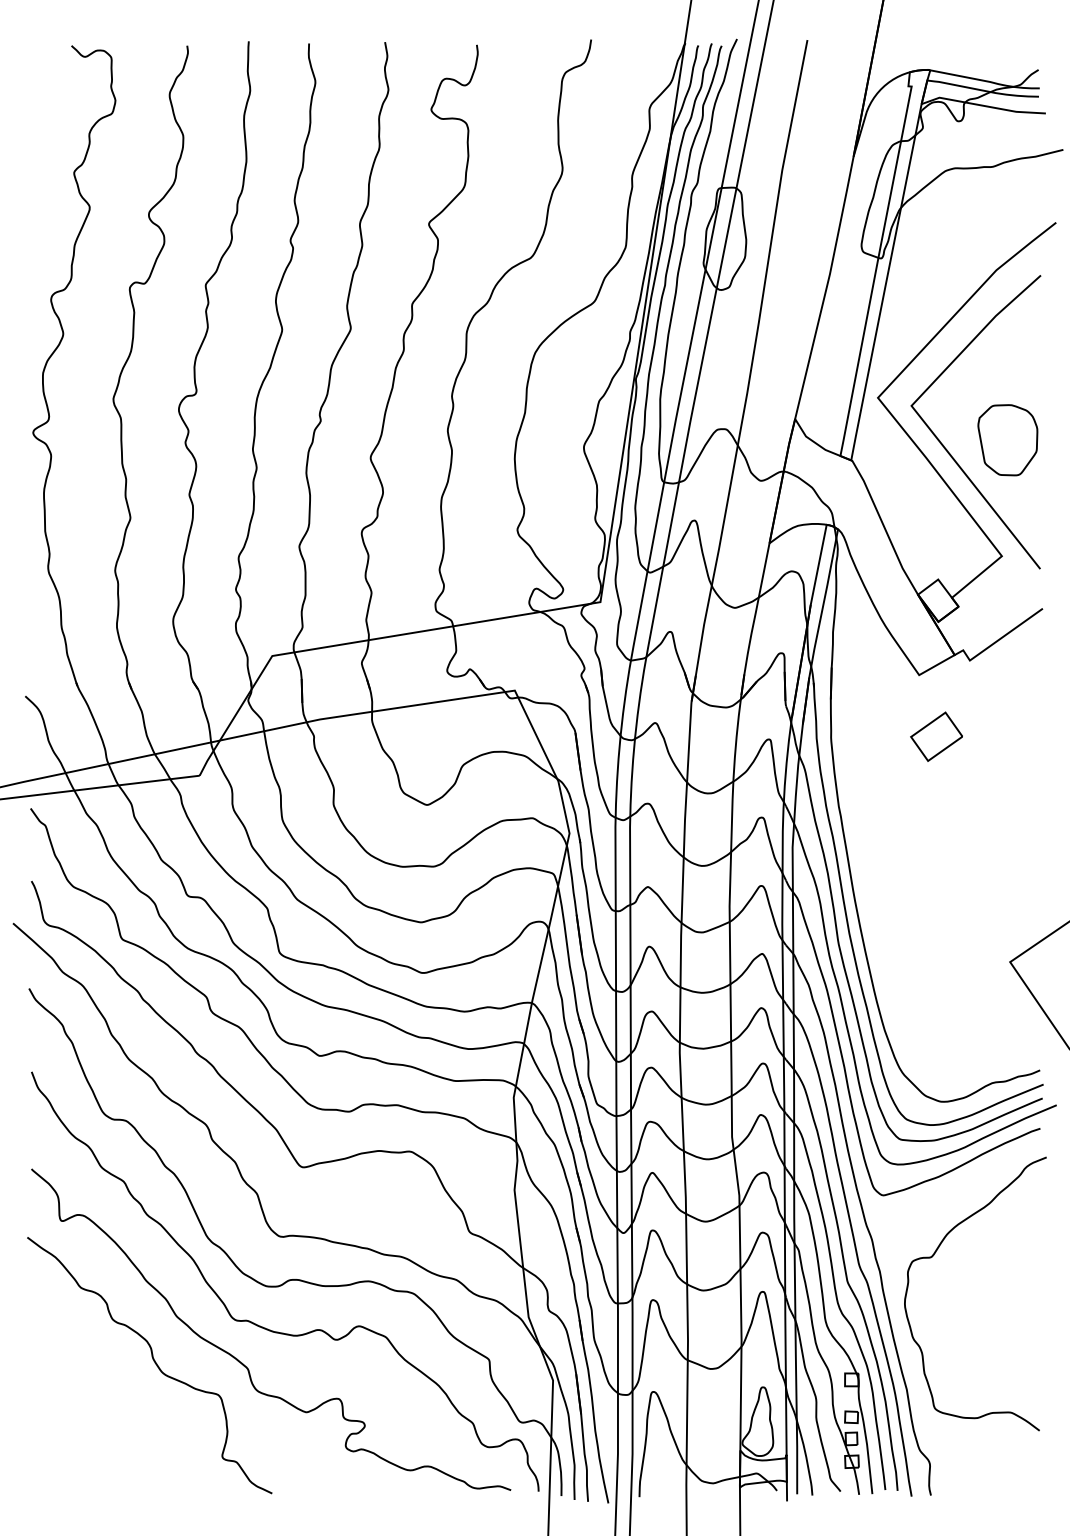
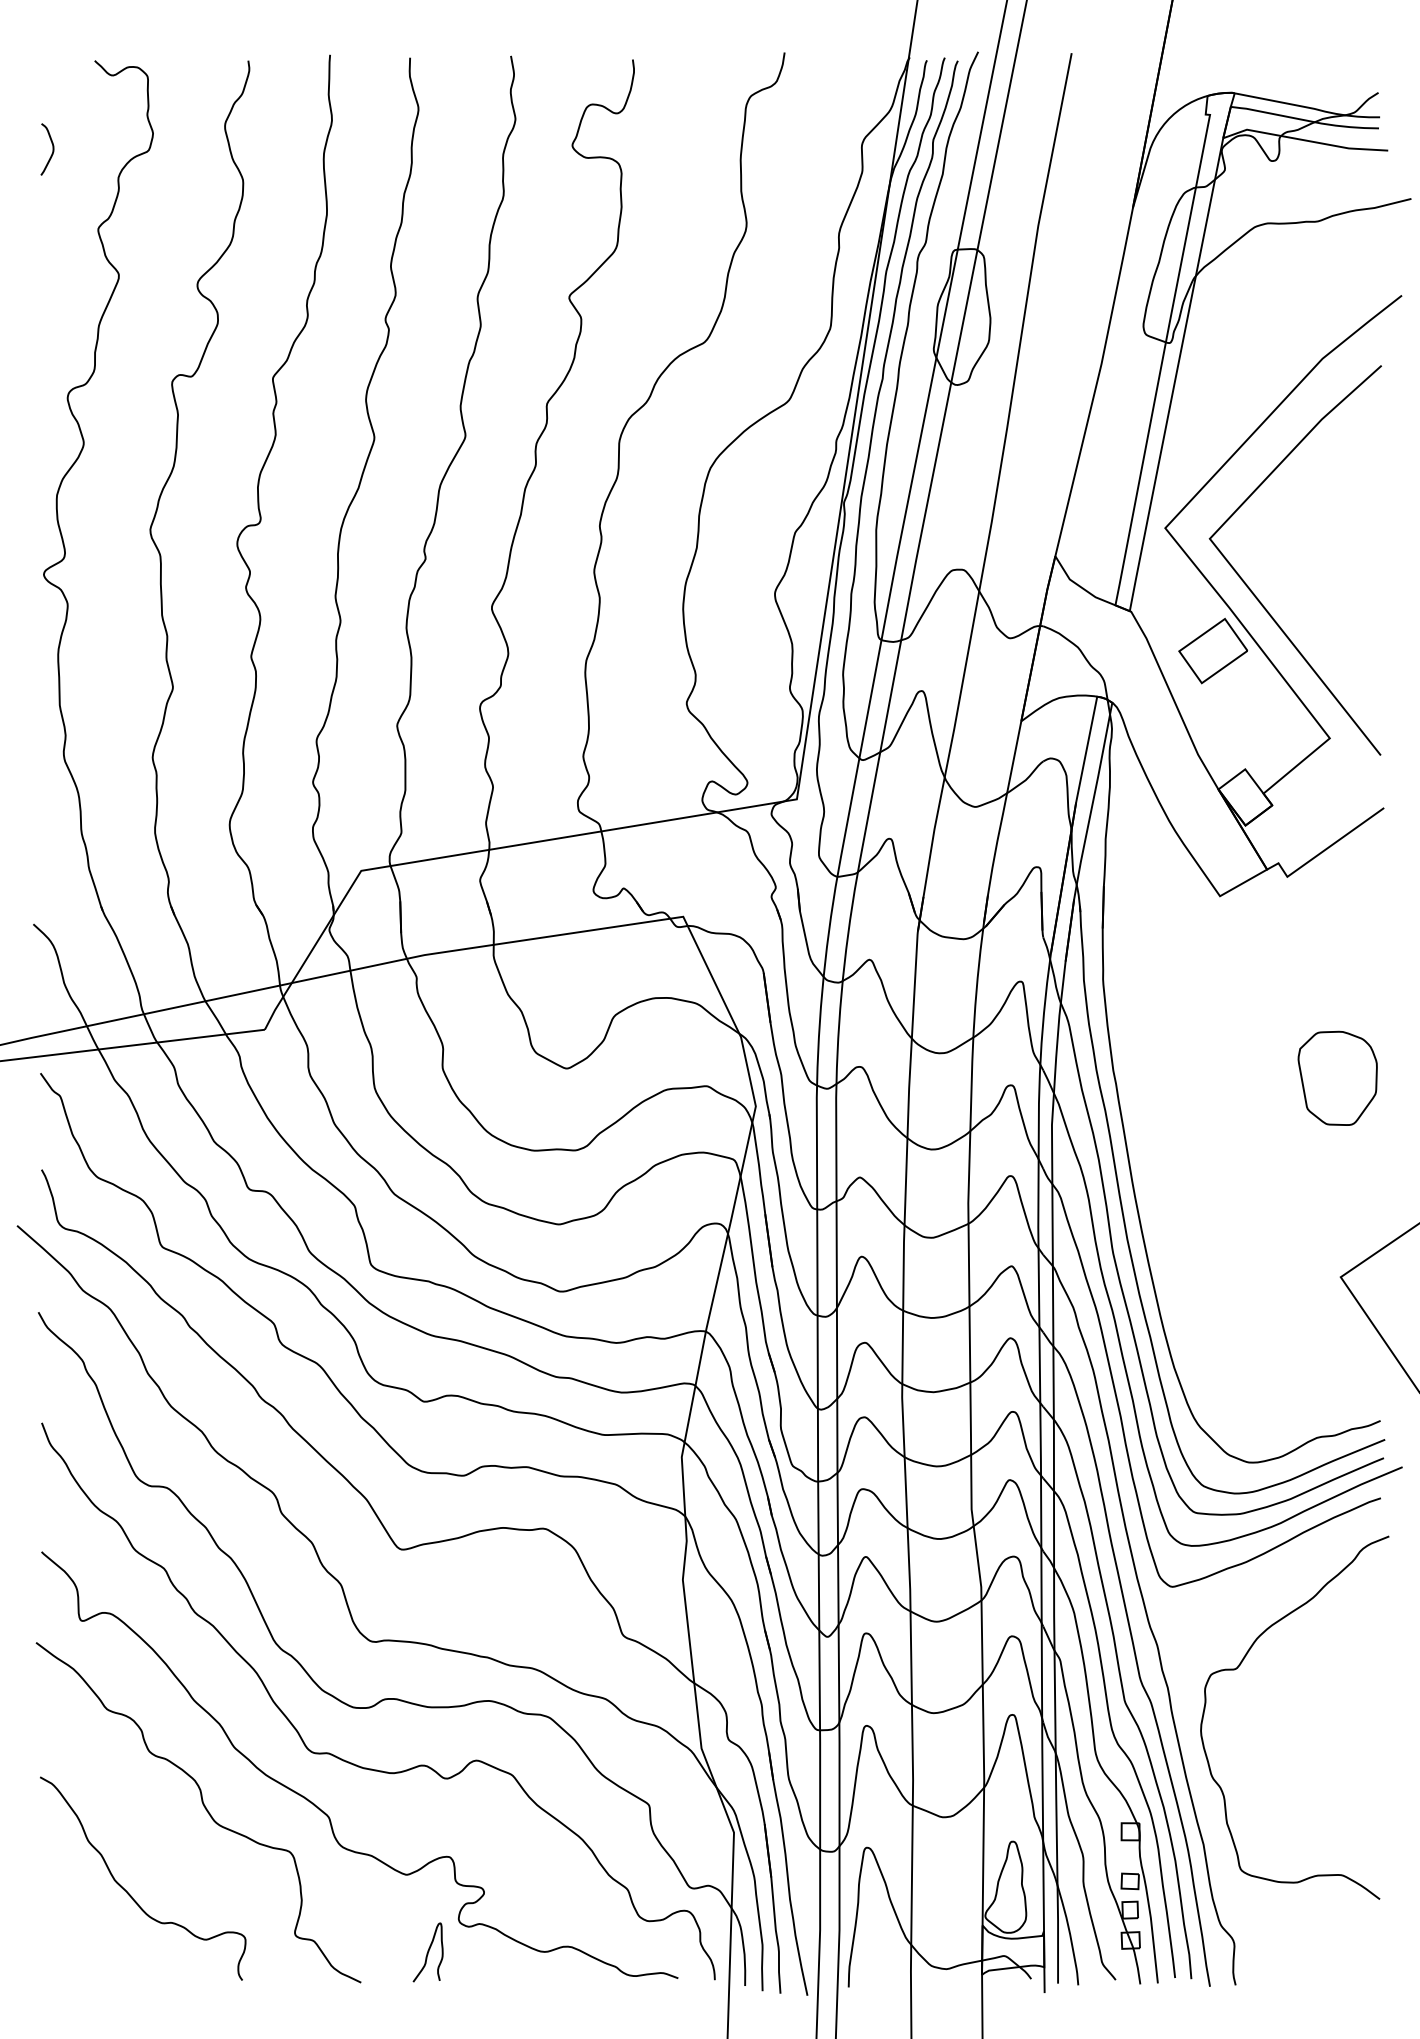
curve: (39, 112) -> (52, 149), added
part: (1007, 439) -> (1337, 1077), moved
part: (936, 736) -> (1213, 650), moved
curve: (96, 1425) -> (128, 1892), added
curve: (322, 1470) -> (427, 1952), added

